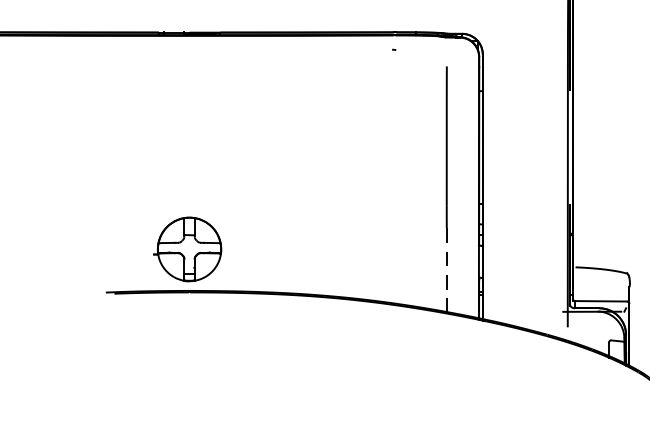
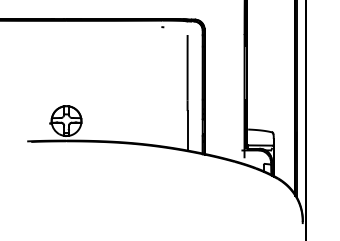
line: (446, 271) -> (187, 131), dashed -> solid

